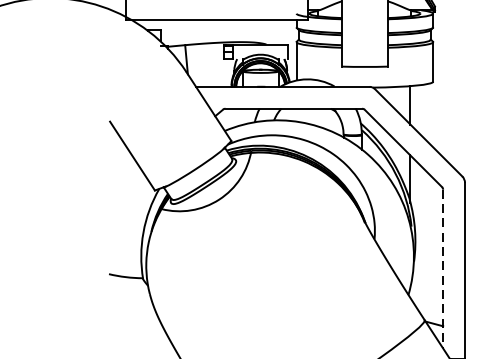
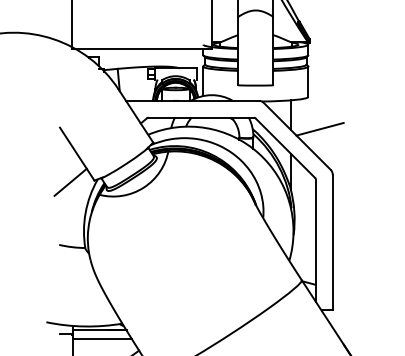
line: (447, 122) -> (319, 128), added
line: (123, 191) -> (70, 181), added
line: (442, 269) -> (315, 241), dashed -> solid

